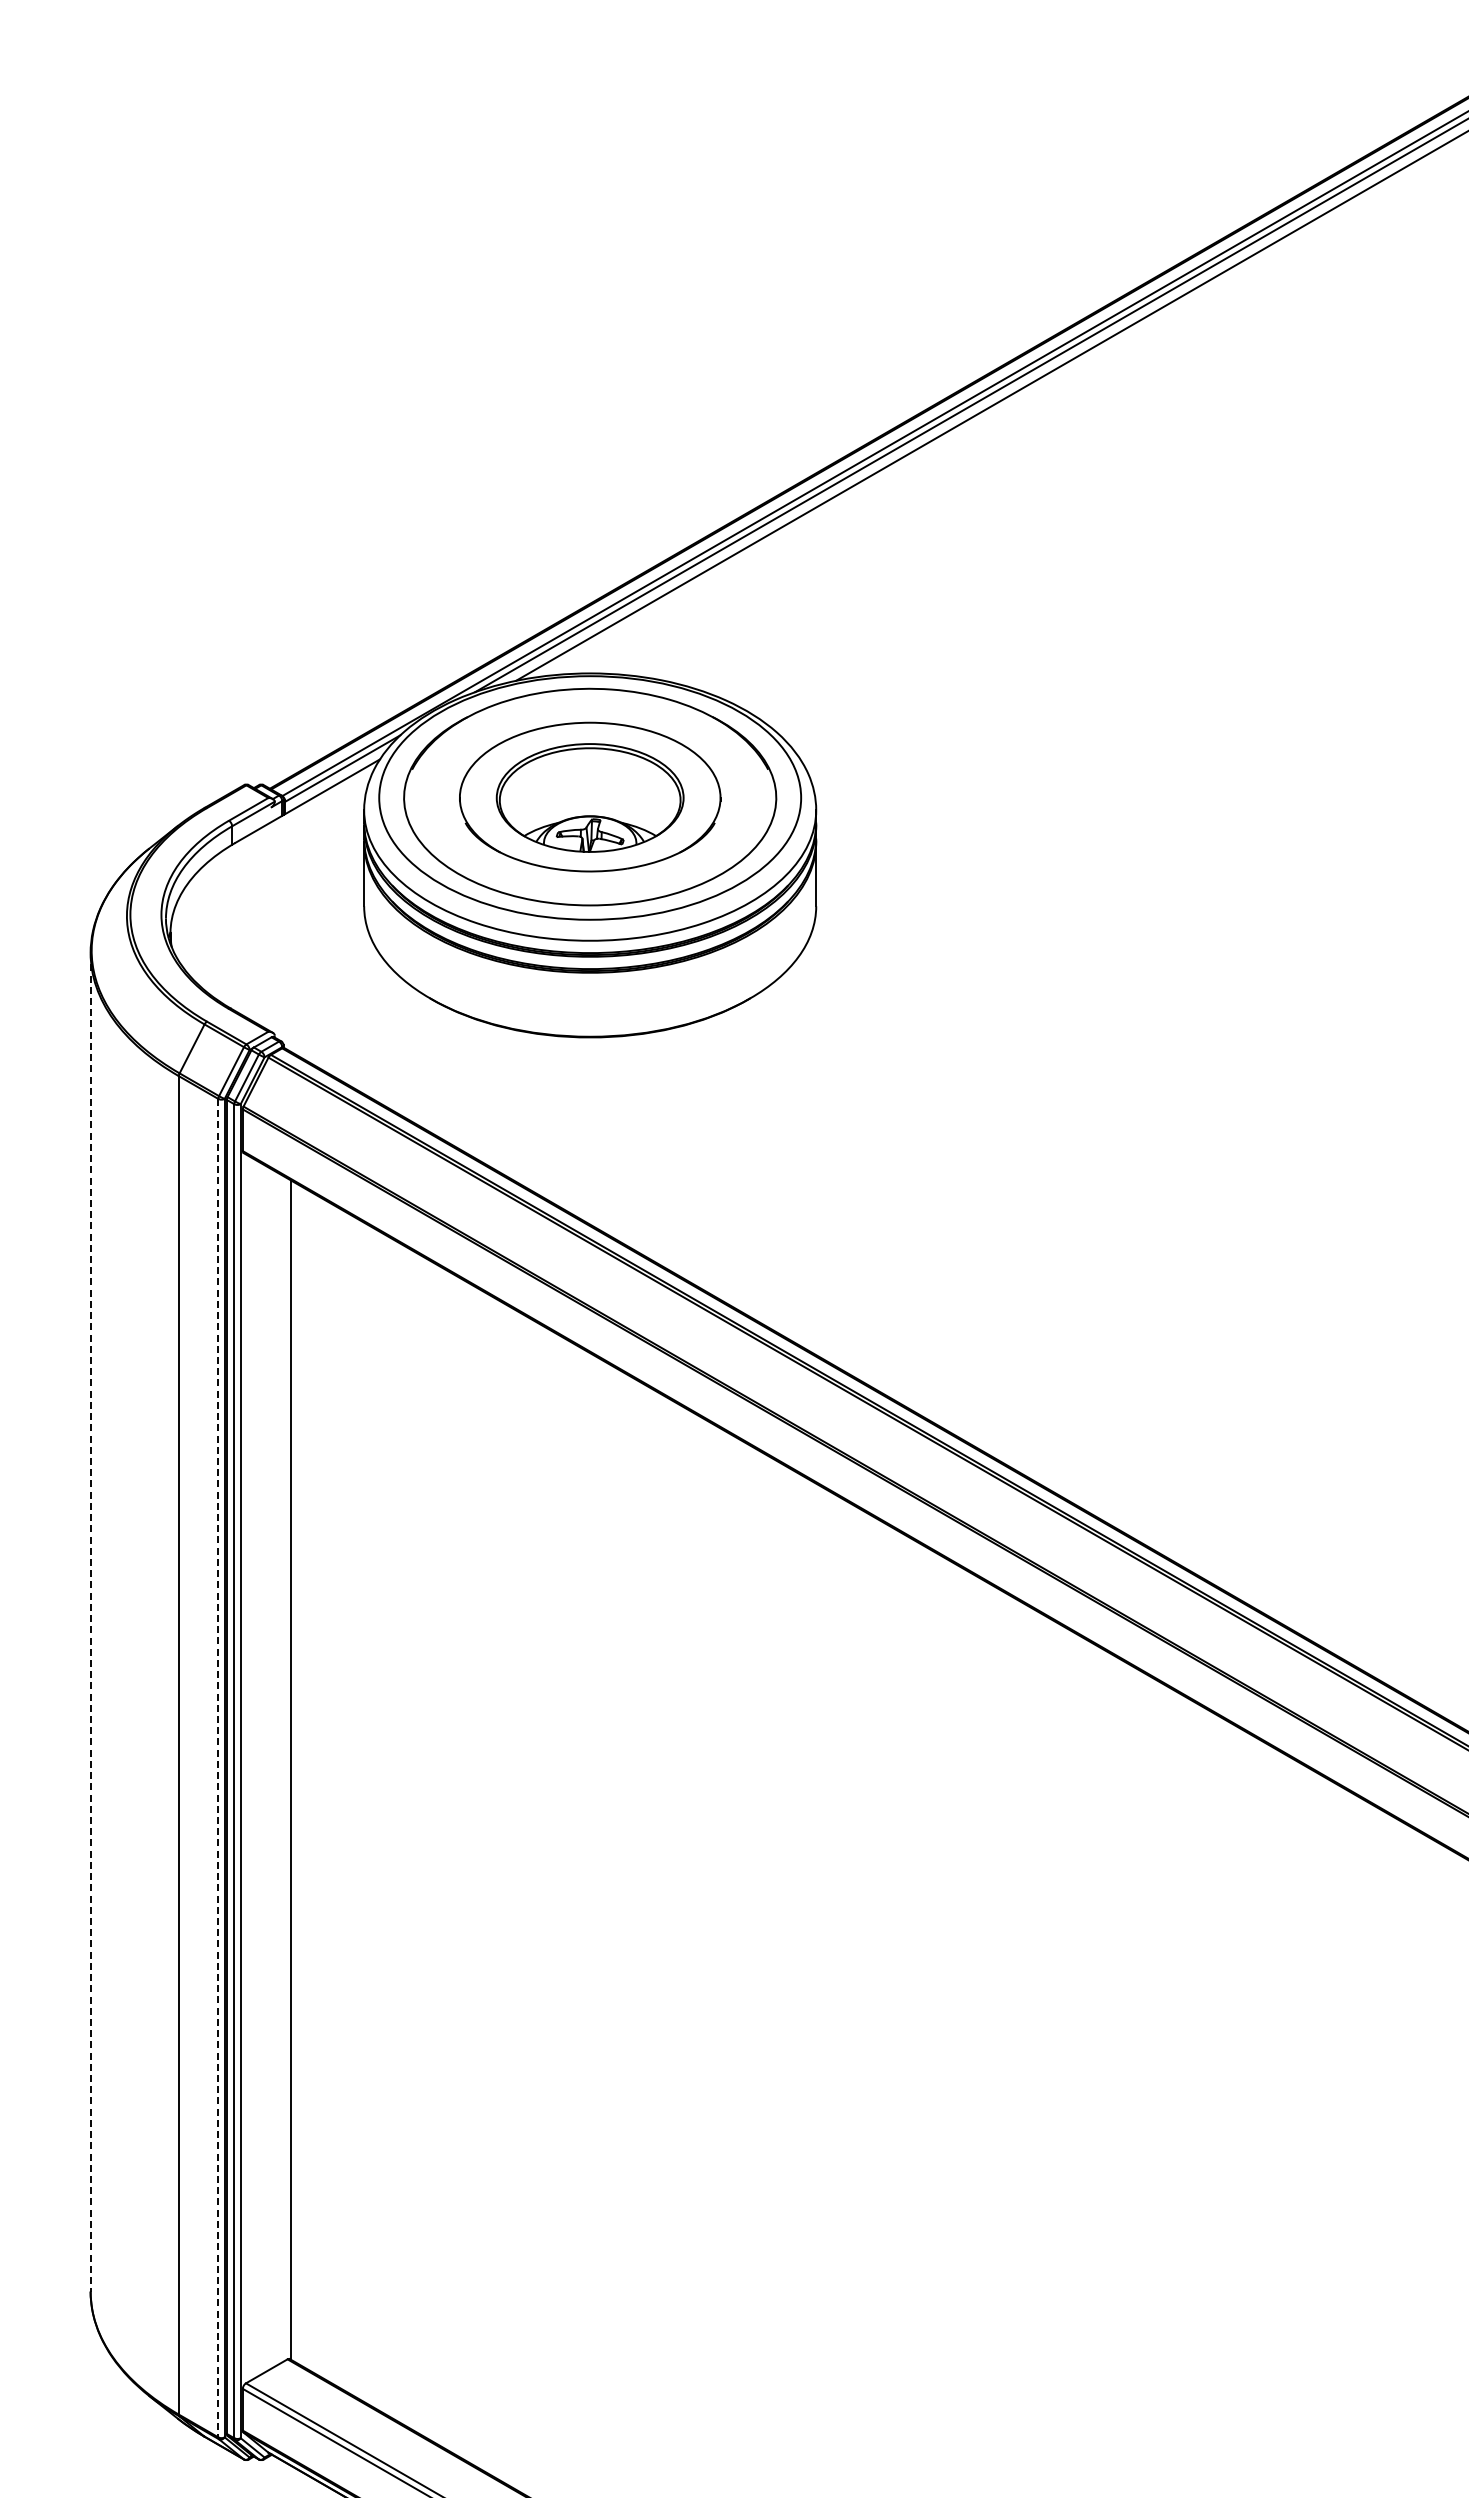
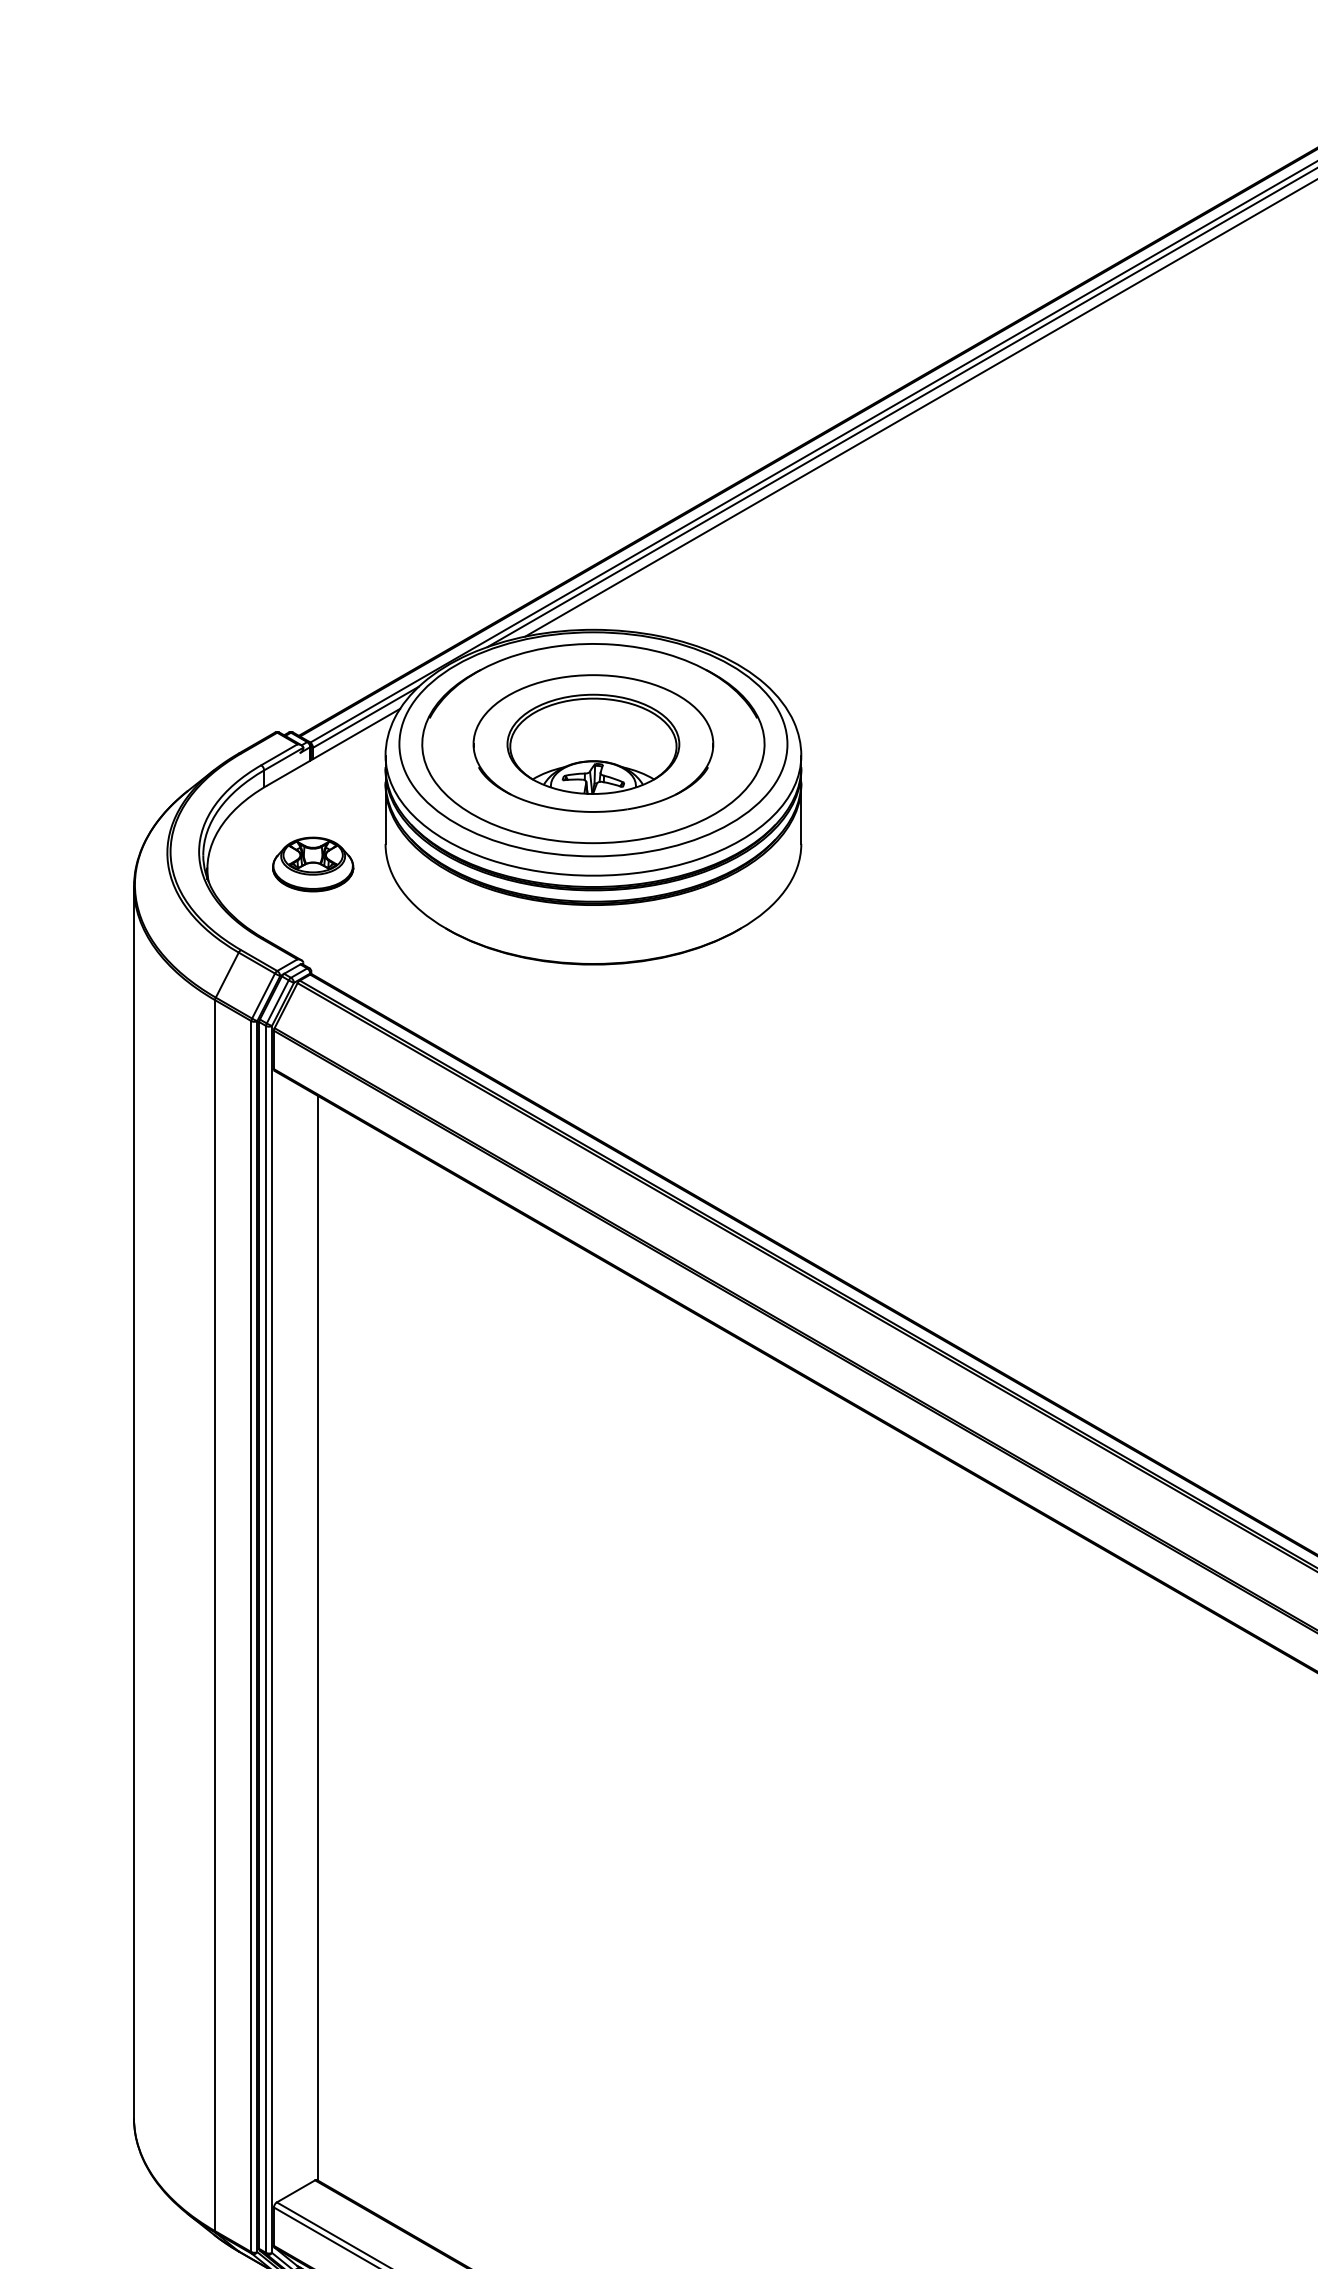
part: (285, 928) -> (313, 864), added
line: (90, 1622) -> (133, 1502), dashed -> solid
line: (218, 1768) -> (251, 1636), dashed -> solid

